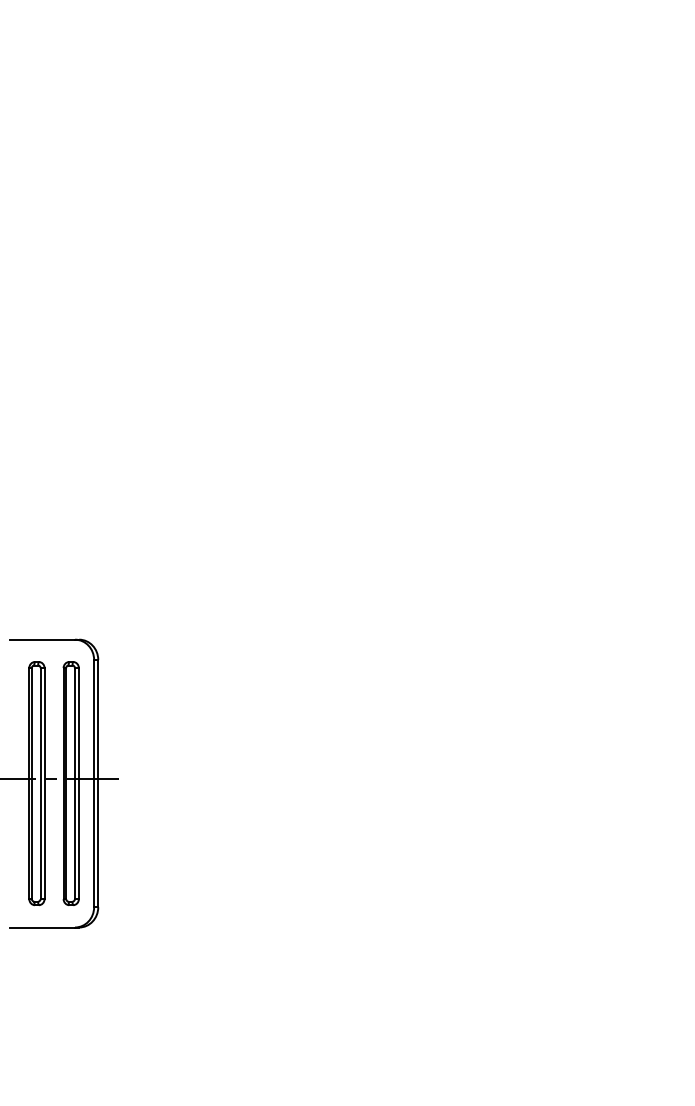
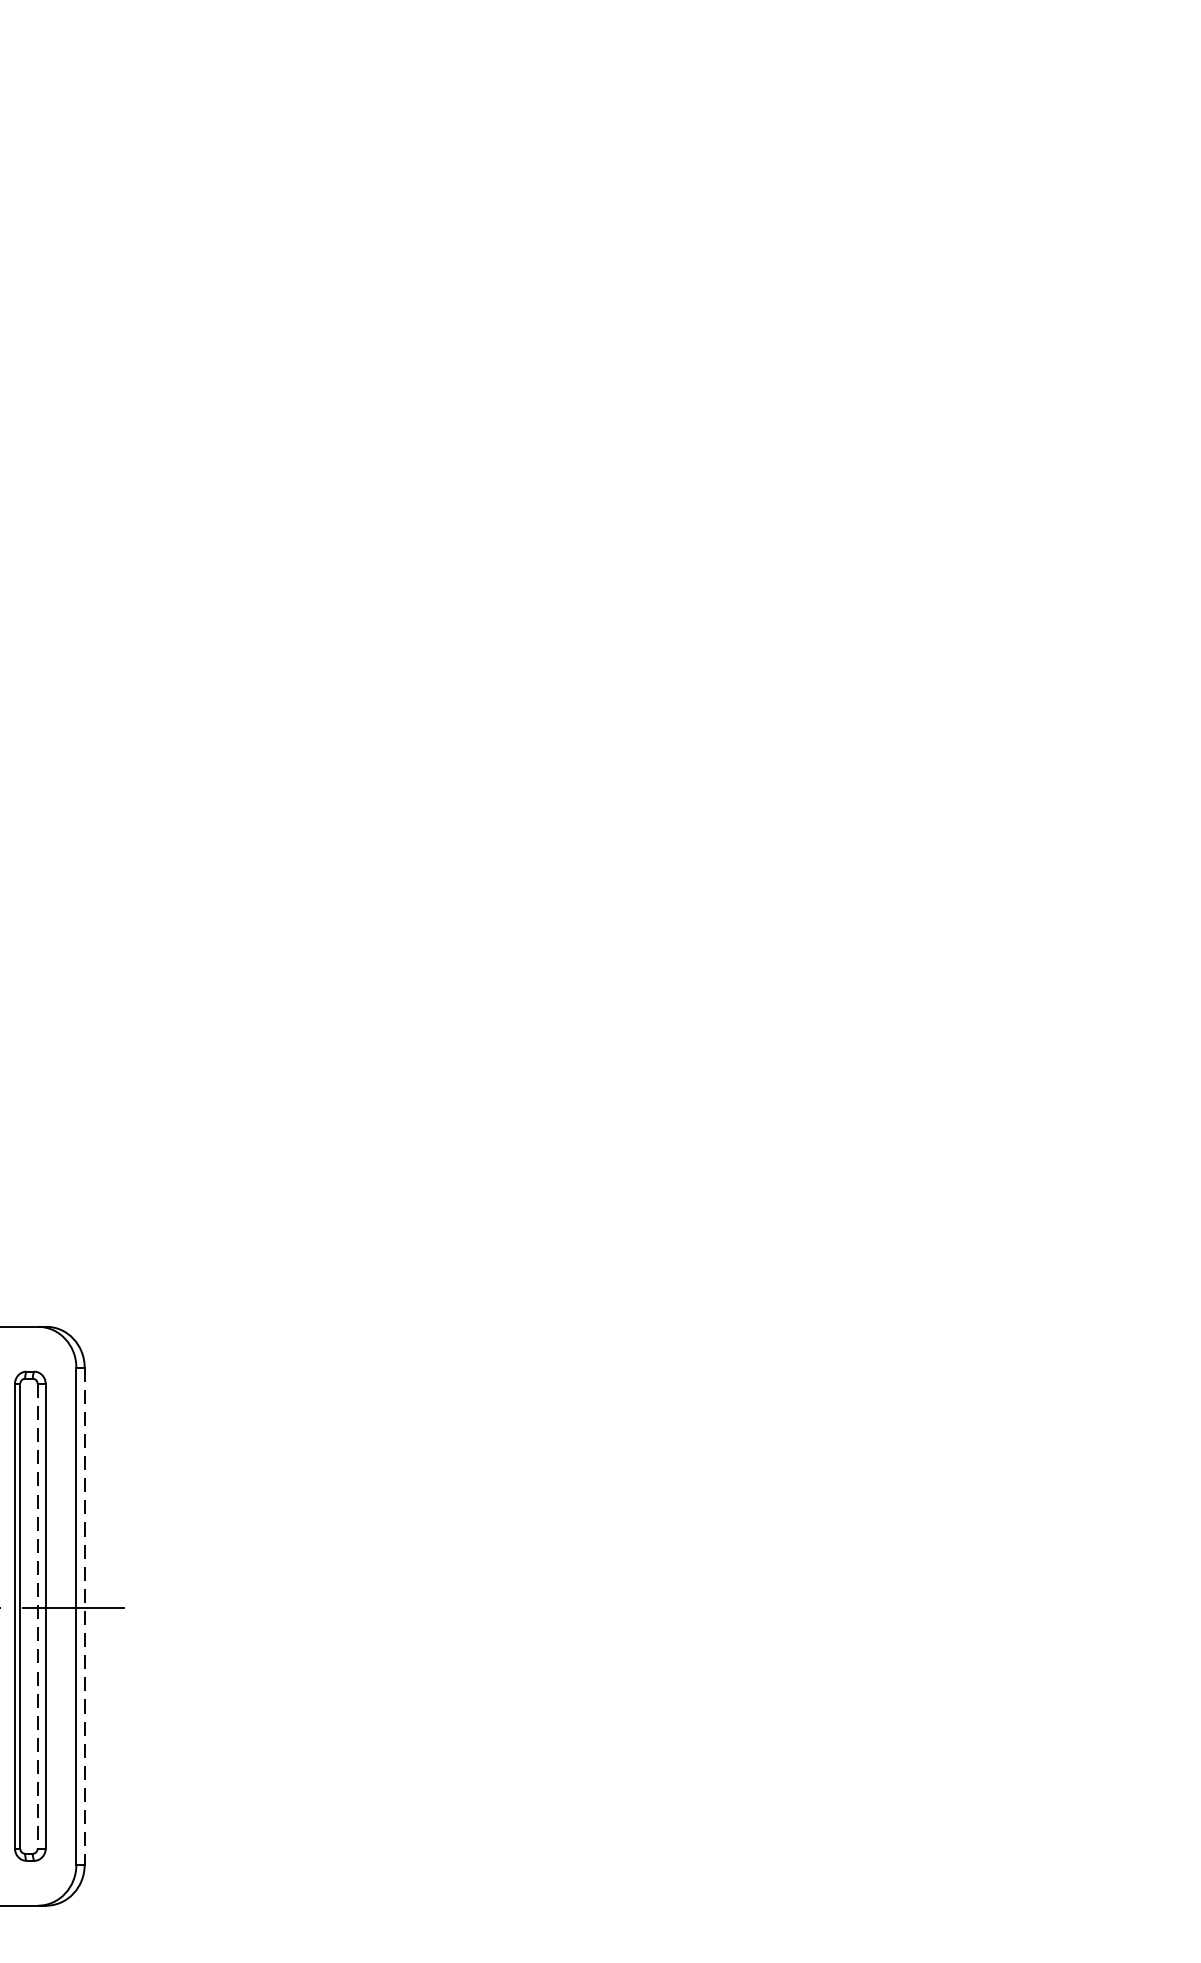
line: (74, 783) -> (36, 1616), solid -> dashed
line: (98, 783) -> (85, 1616), solid -> dashed

